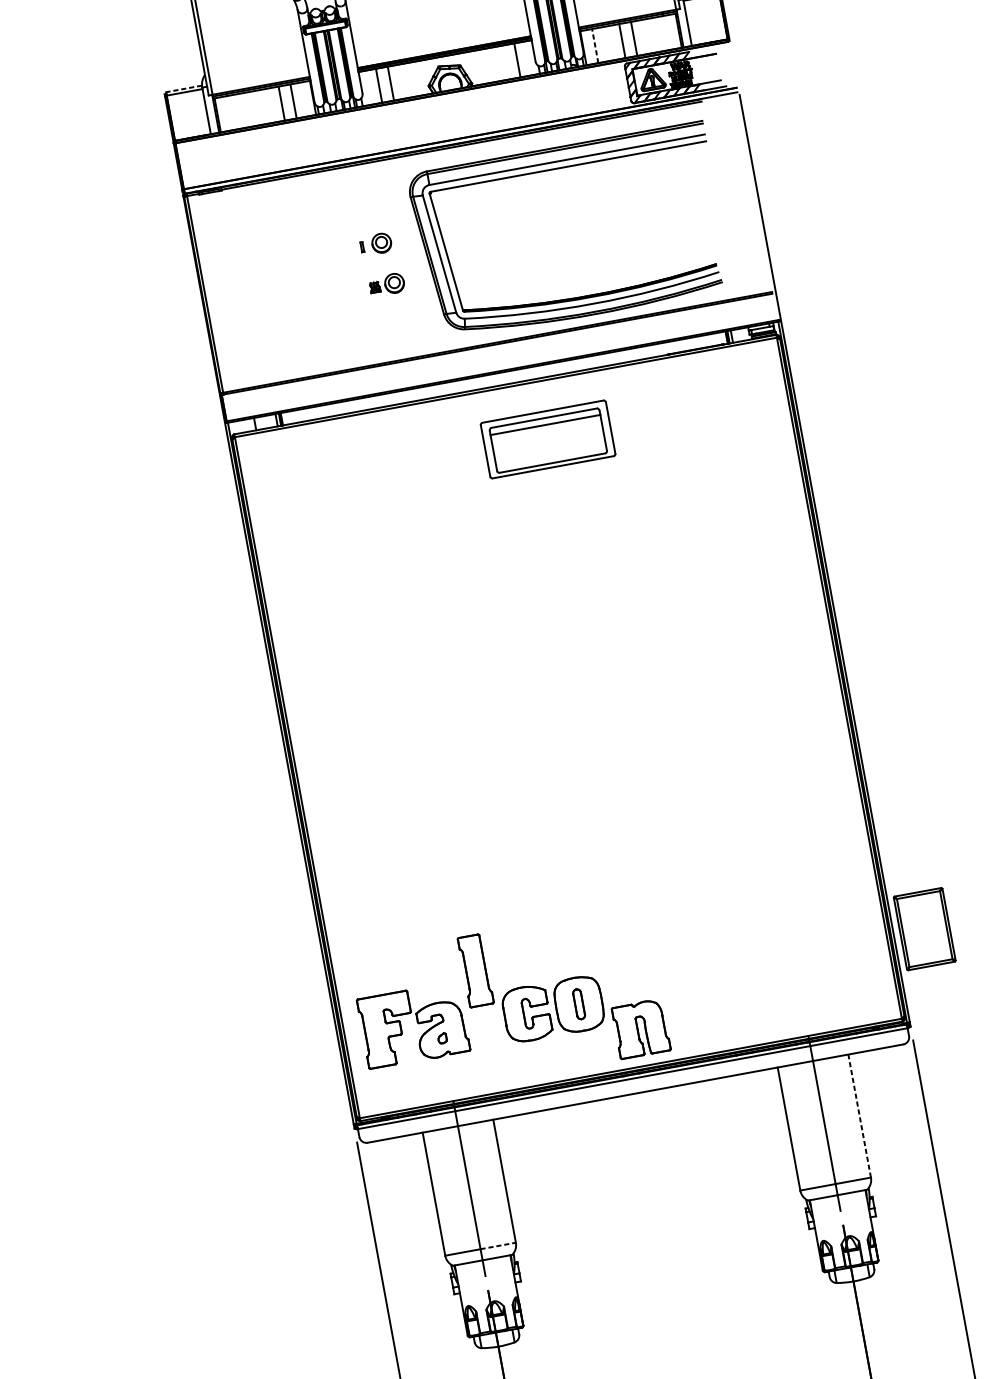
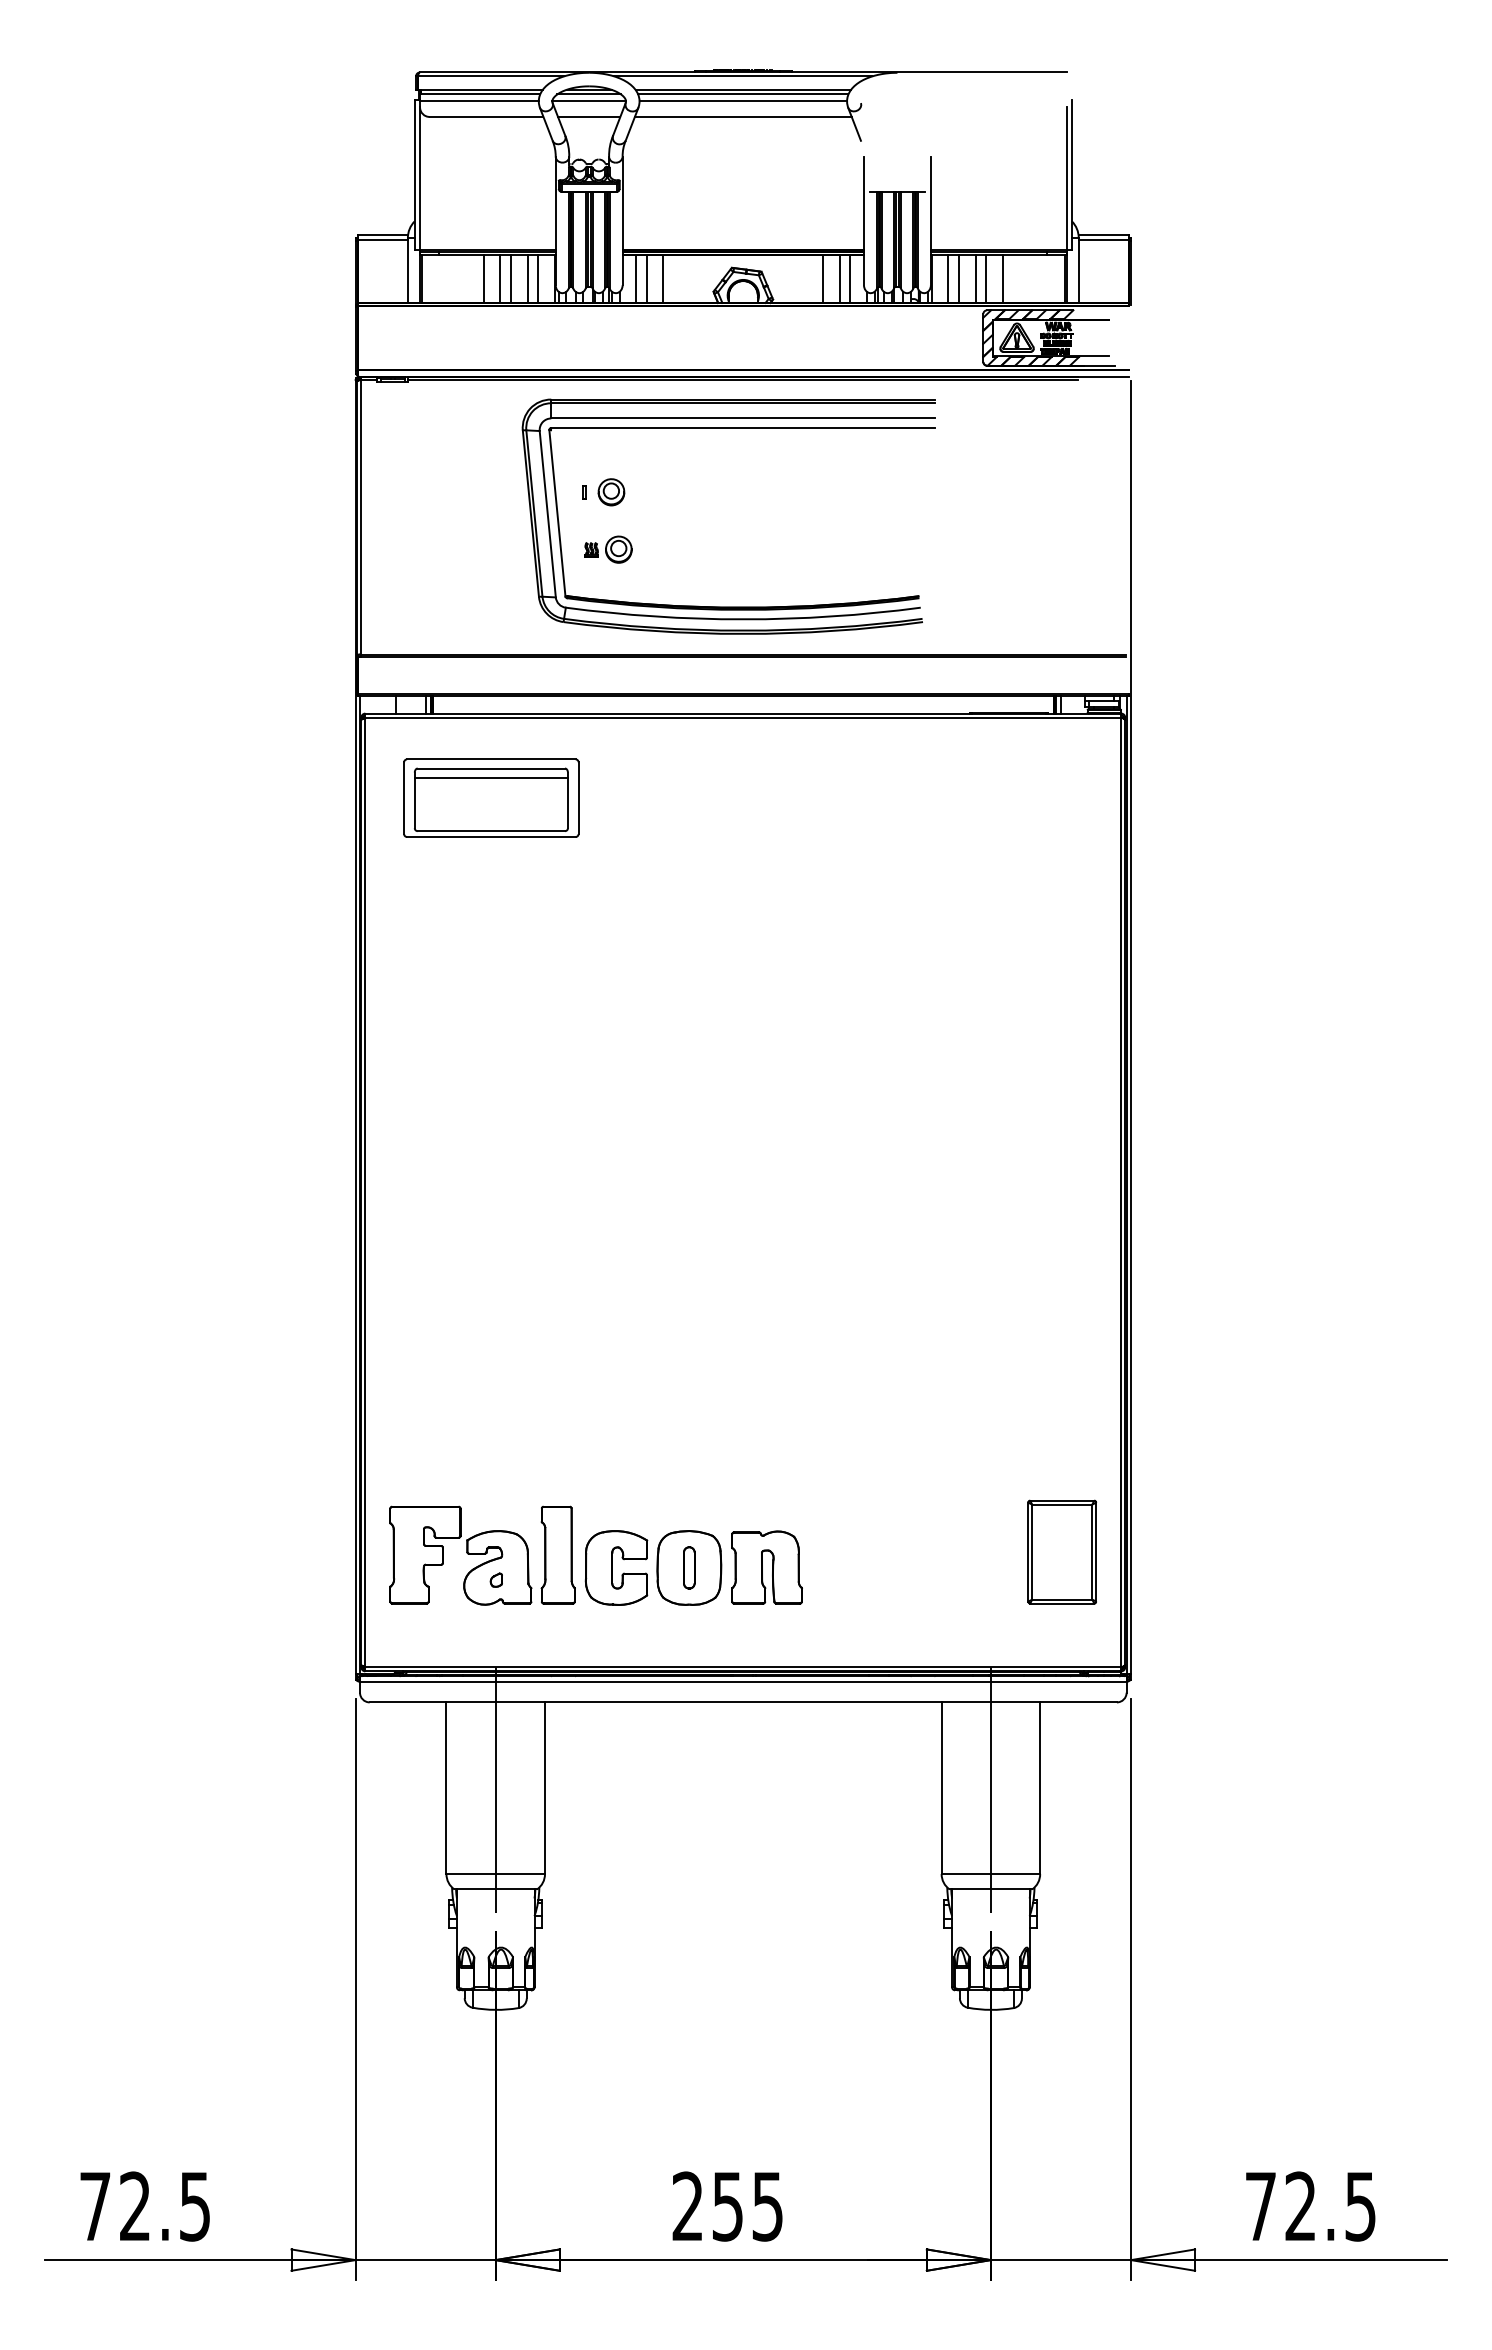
line: (614, 42) -> (975, 278), added
line: (603, 44) -> (959, 278), added
line: (595, 46) -> (948, 279), dashed -> solid
line: (525, 58) -> (850, 278), added
line: (505, 62) -> (823, 278), added
line: (371, 86) -> (636, 278), added
line: (183, 89) -> (382, 235), dashed -> solid
line: (301, 99) -> (538, 278), added
line: (274, 104) -> (500, 278), added
line: (262, 106) -> (484, 278), added
part: (557, 168) -> (728, 428), moved
part: (548, 438) -> (491, 797), moved
part: (924, 928) -> (1061, 1551), moved
part: (475, 970) -> (557, 1554), moved
part: (640, 1028) -> (766, 1567), moved
line: (859, 1116) -> (1040, 1788), dashed -> solid
line: (498, 1245) -> (520, 1873), dashed -> solid

